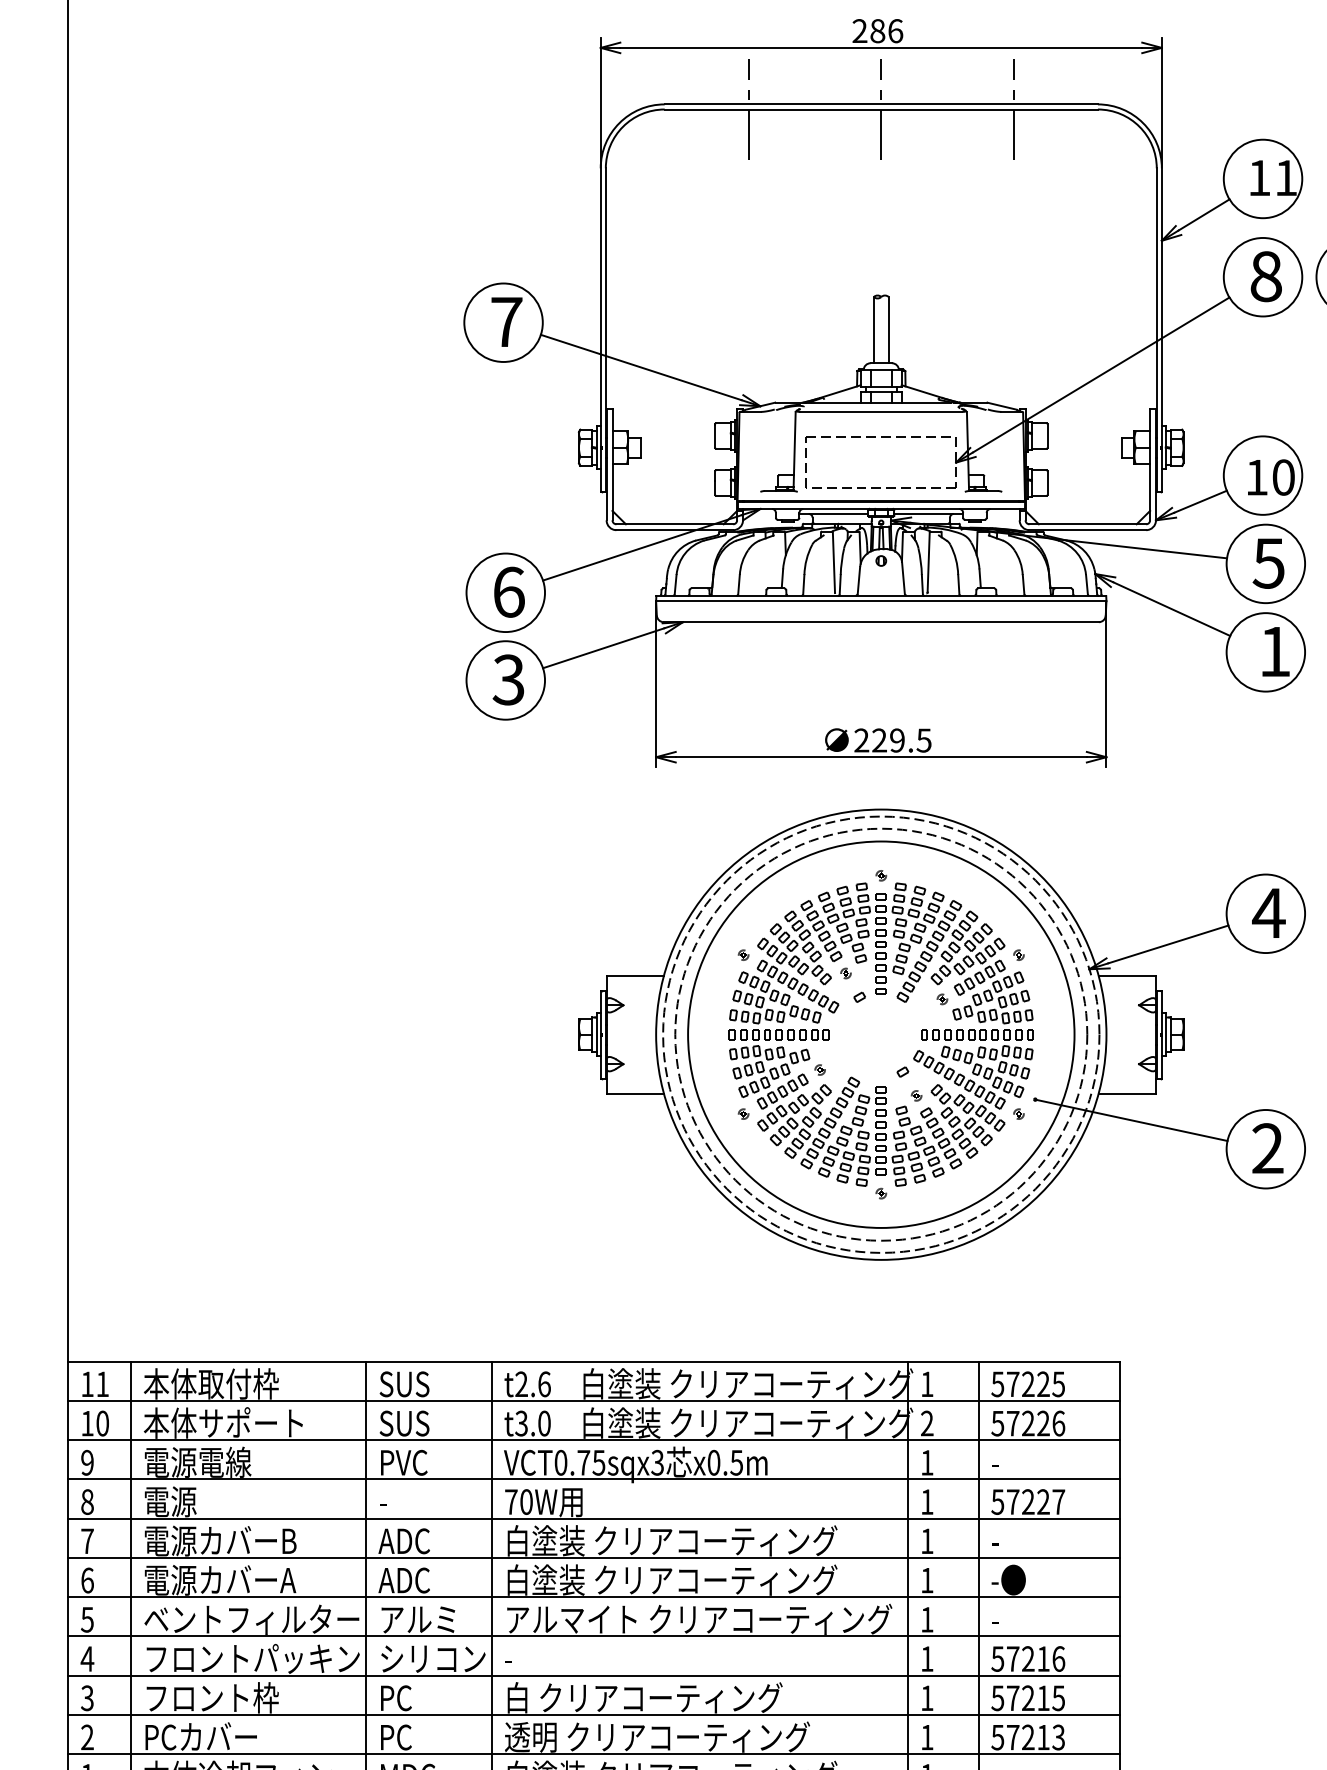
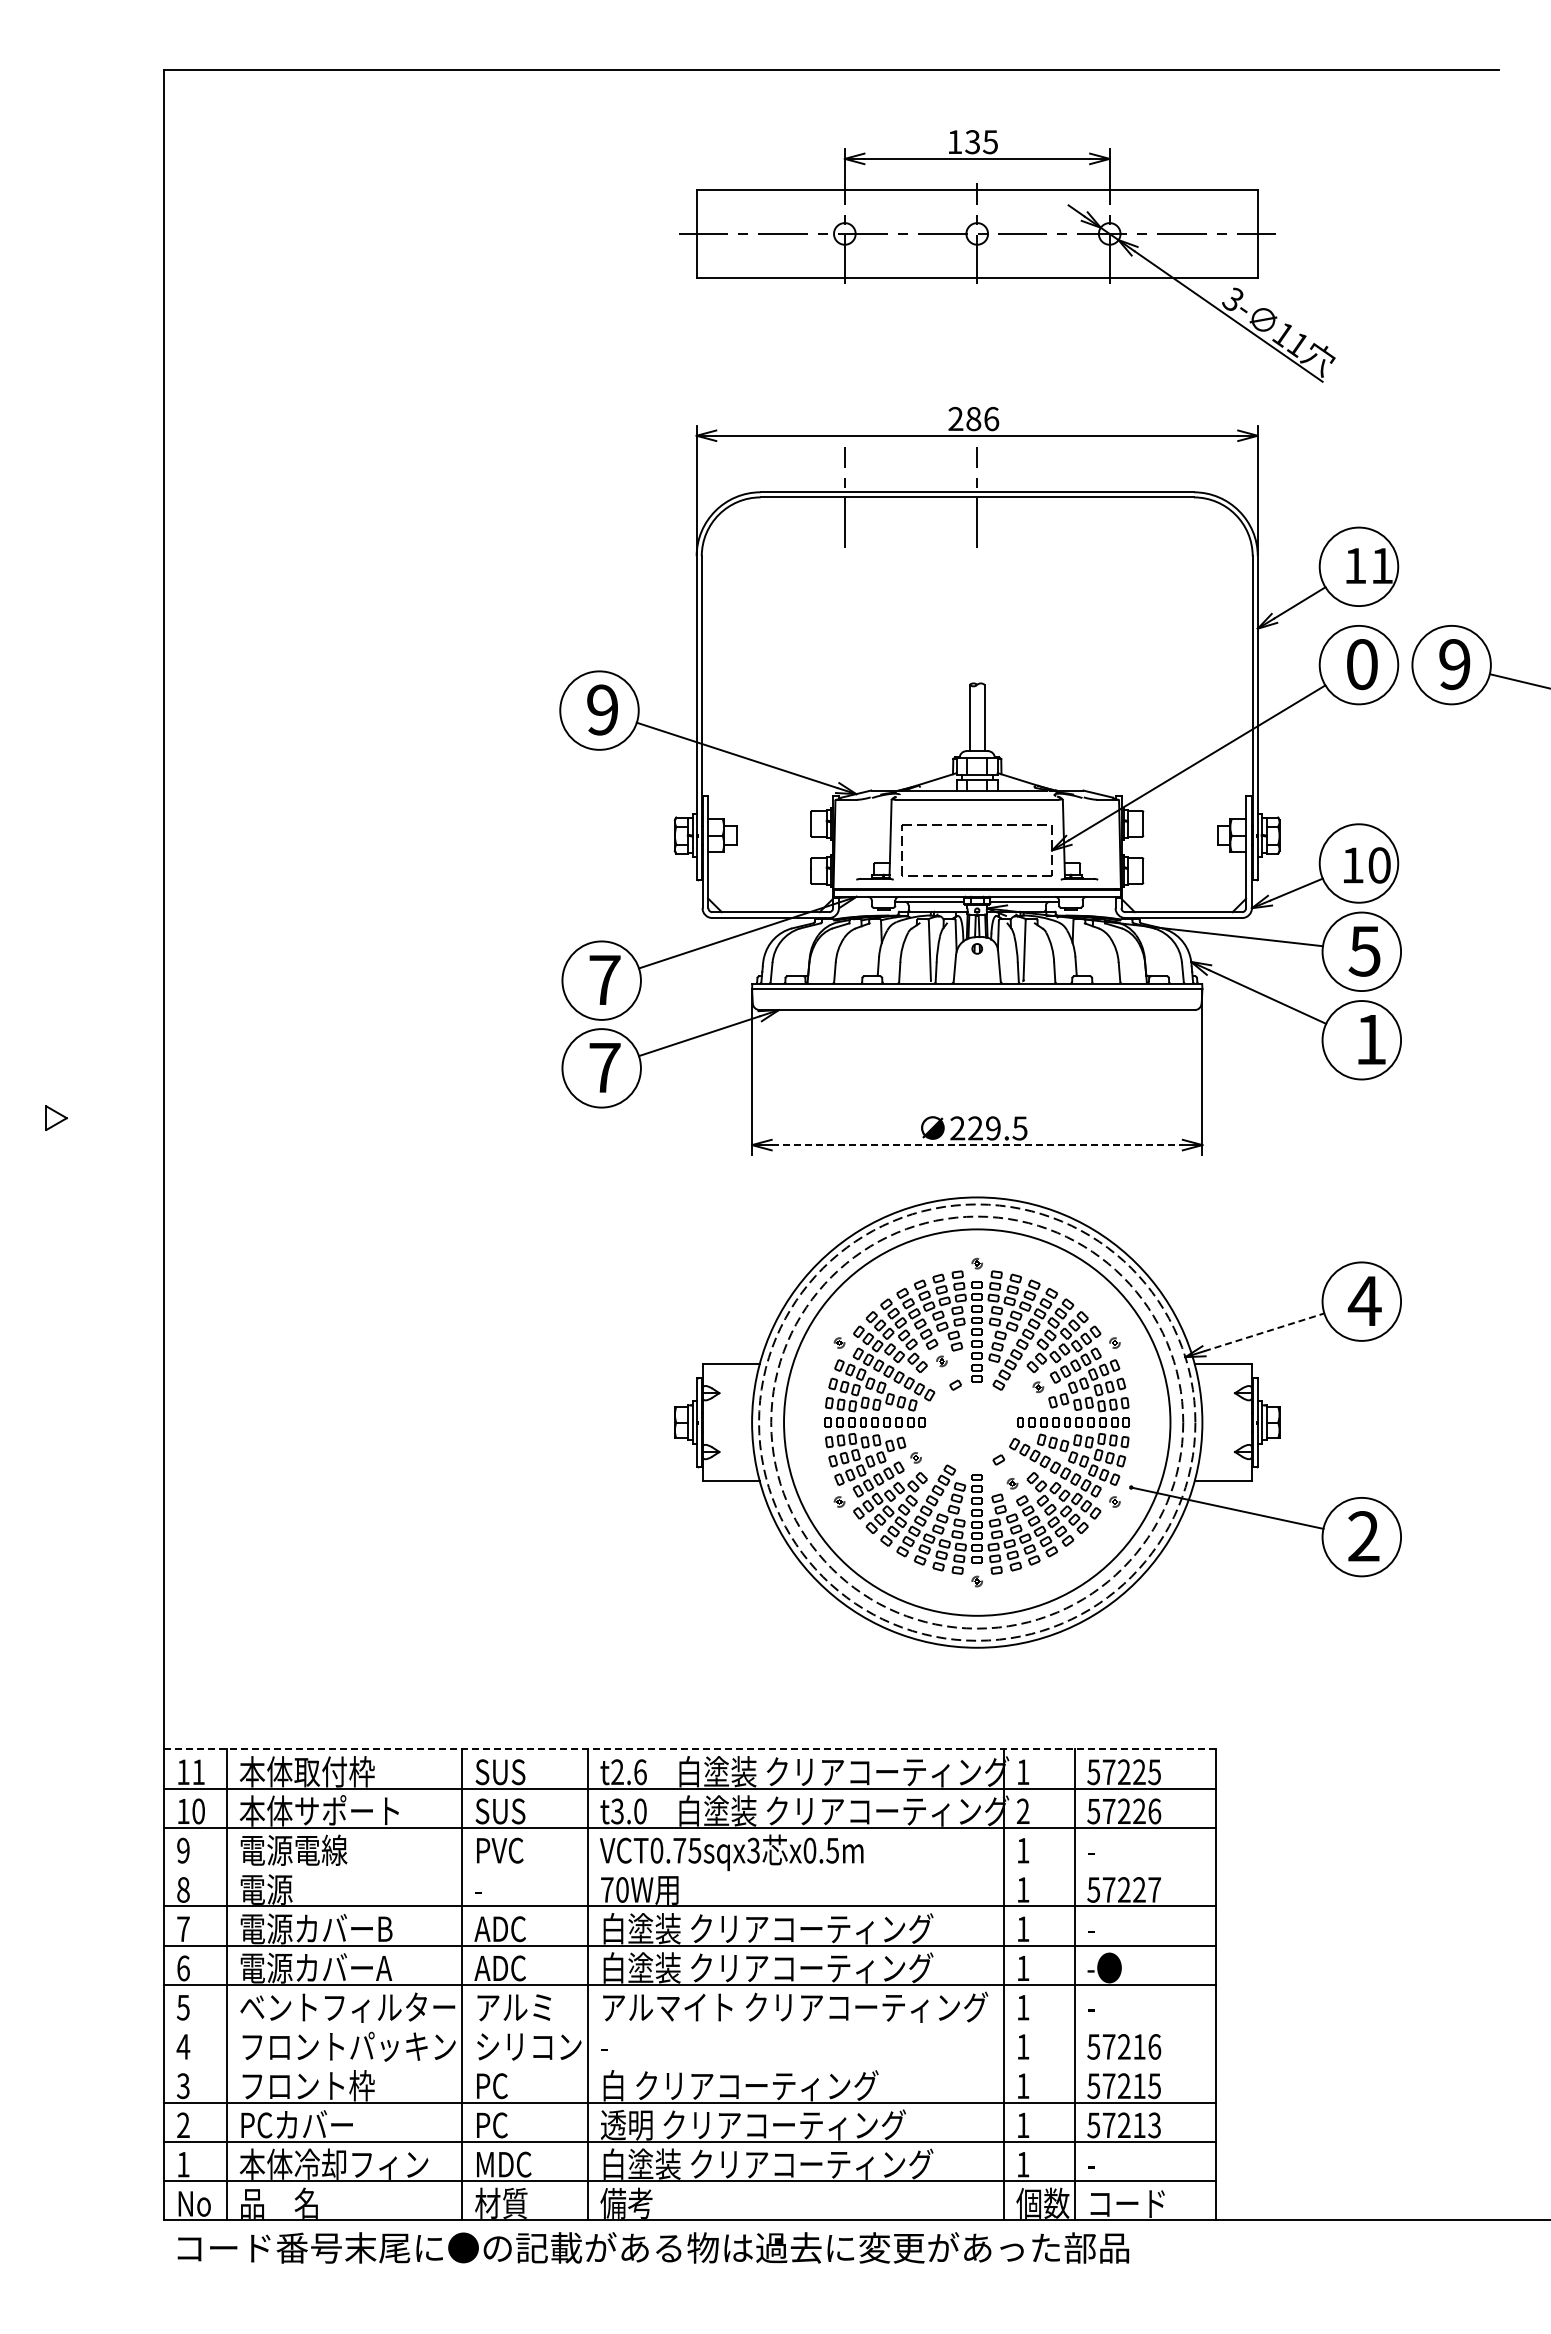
line: (1013, 108) -> (1109, 496), removed
text: (1265, 276) -> (1361, 664), 8 -> 0
text: (506, 321) -> (602, 709), 7 -> 9
text: (508, 591) -> (604, 979), 6 -> 7
text: (508, 679) -> (604, 1067), 3 -> 7
line: (881, 757) -> (977, 1145), solid -> dashed
line: (1168, 944) -> (1264, 1332), solid -> dashed
line: (594, 1361) -> (690, 1749), solid -> dashed
line: (593, 1479) -> (689, 1867), removed
line: (593, 1636) -> (689, 2024), removed
line: (593, 1675) -> (689, 2063), removed

